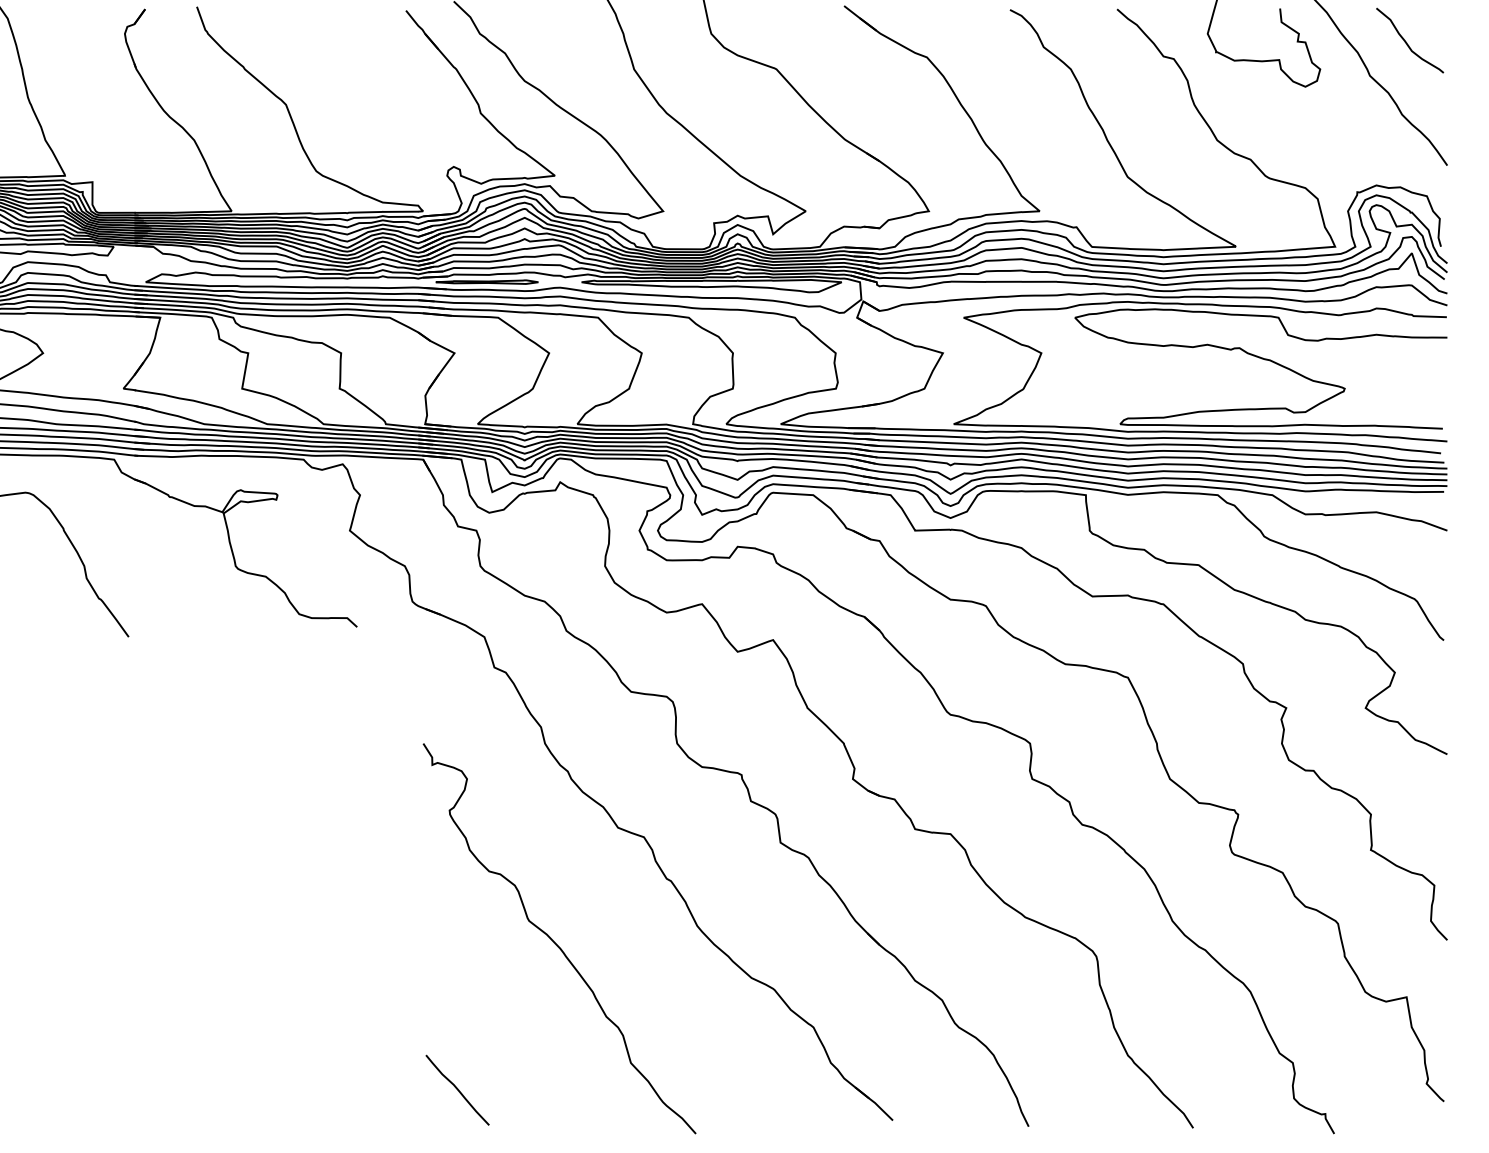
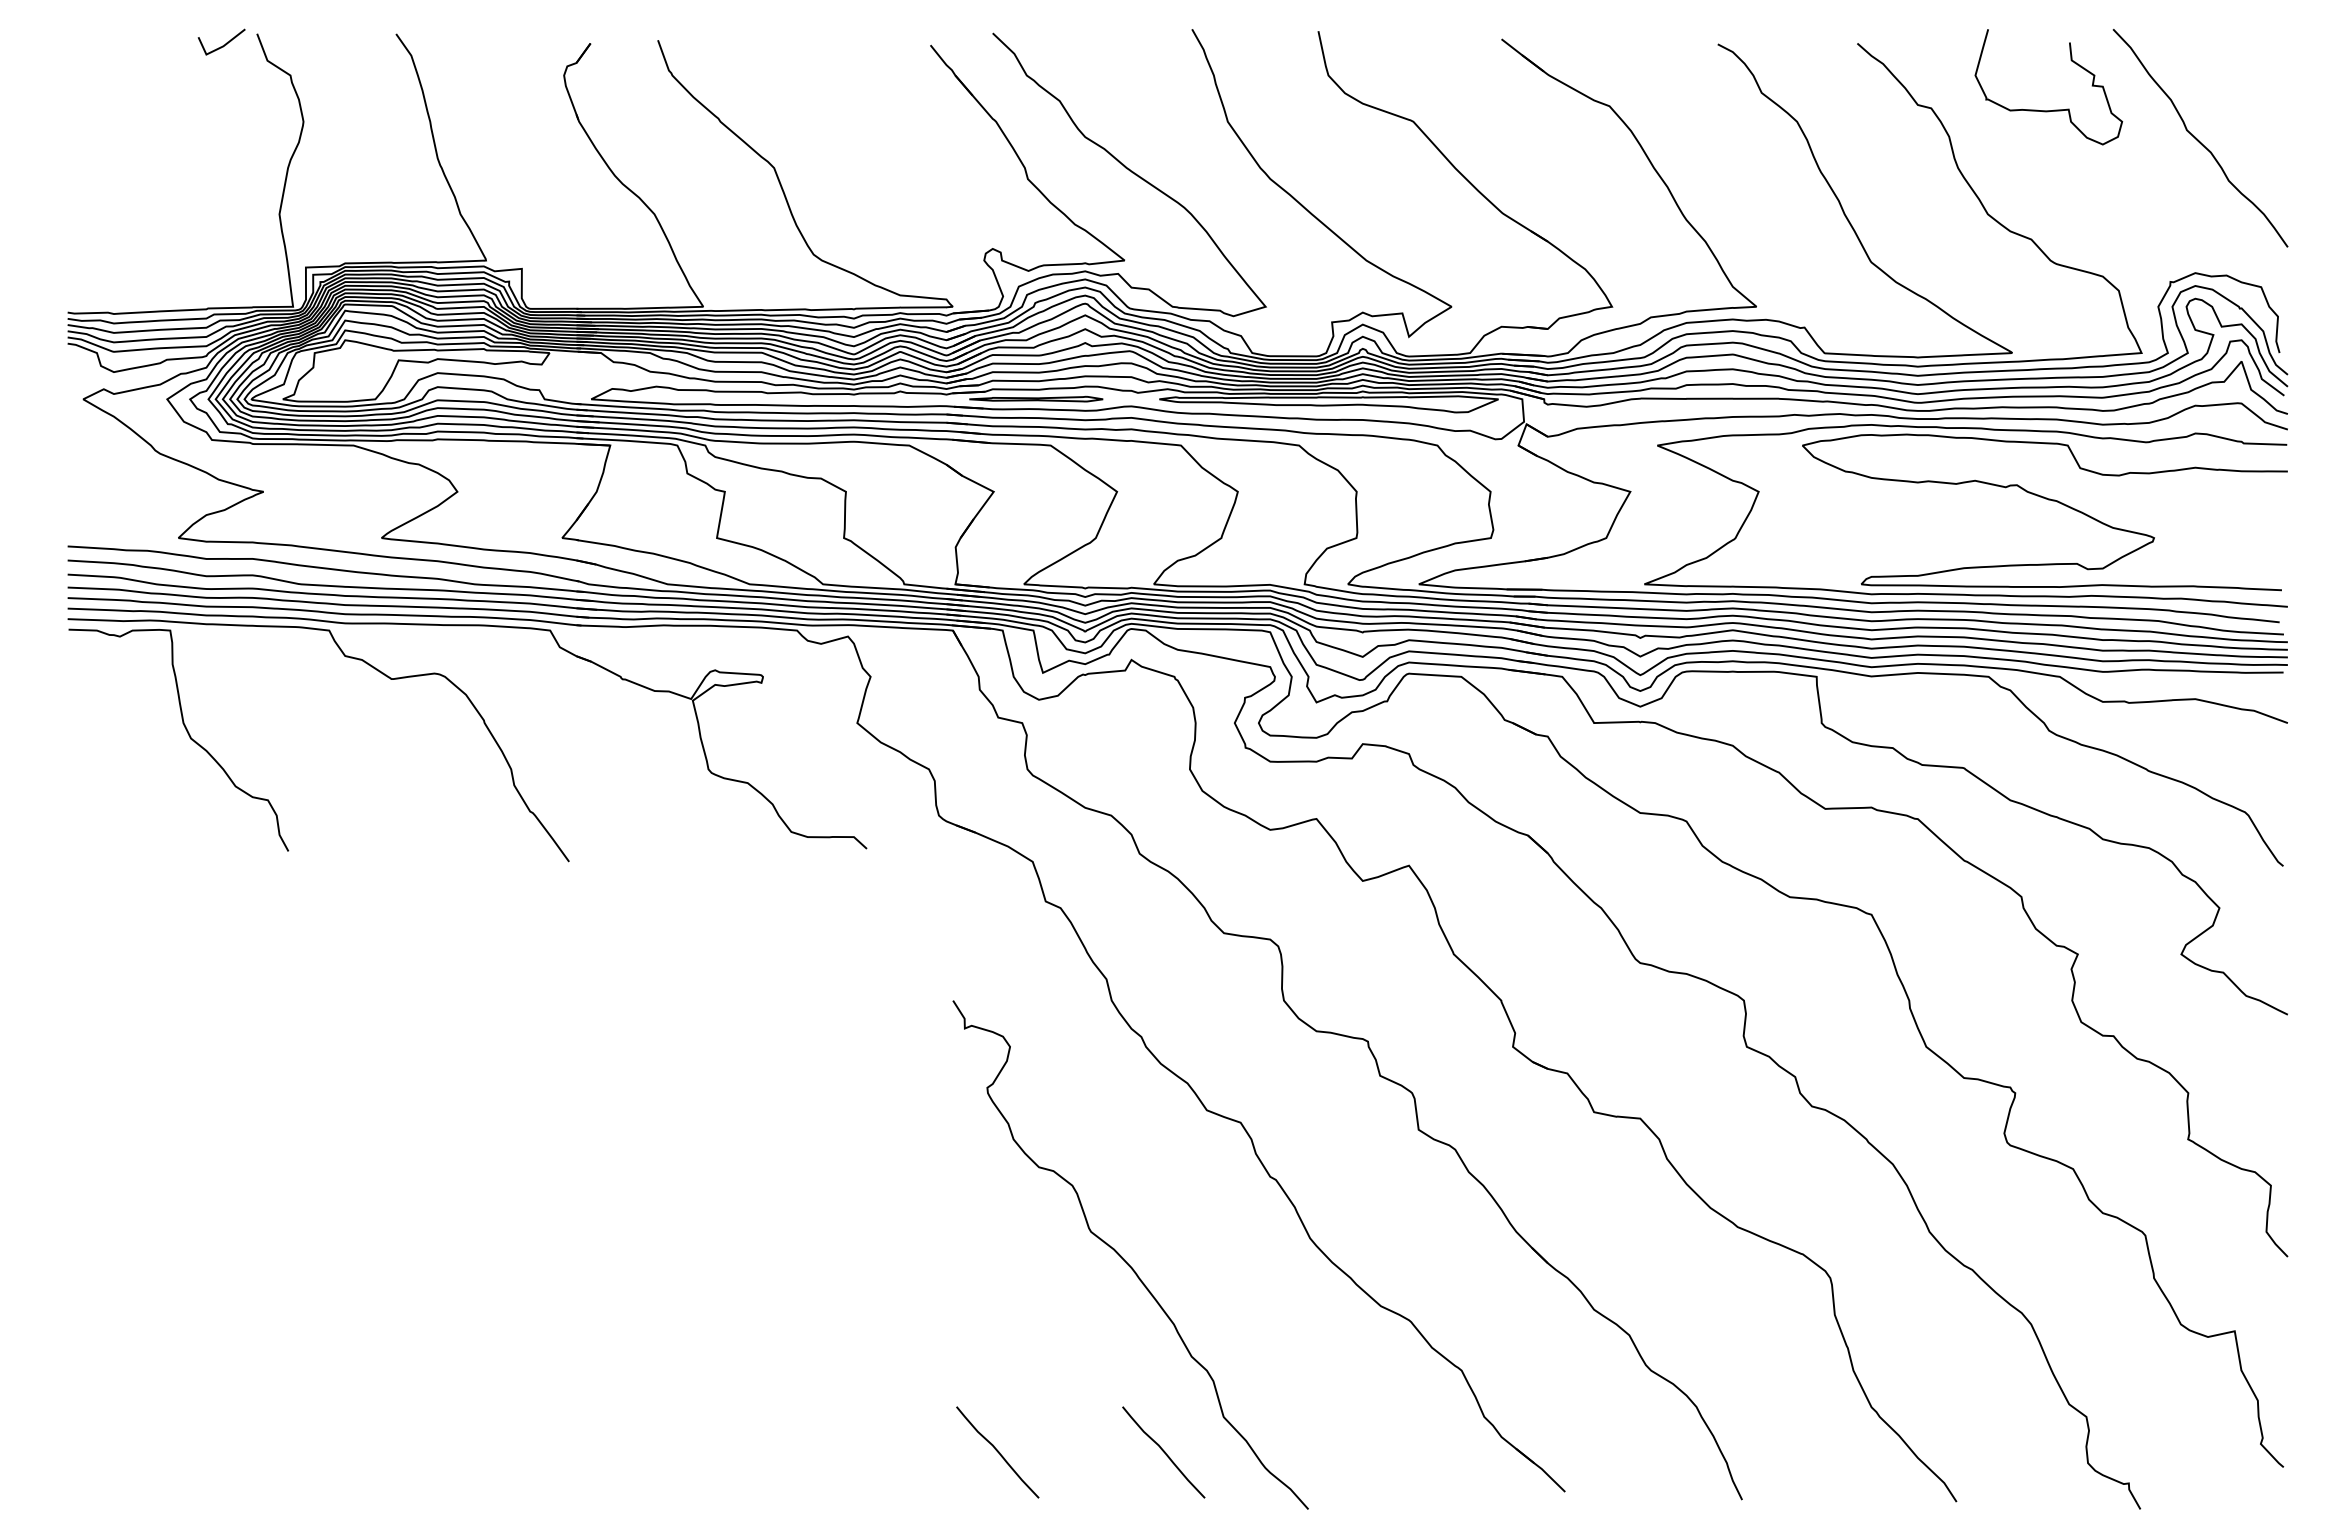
curve: (1406, 41) -> (2234, 85), removed
curve: (584, 1090) -> (1163, 1452), added

